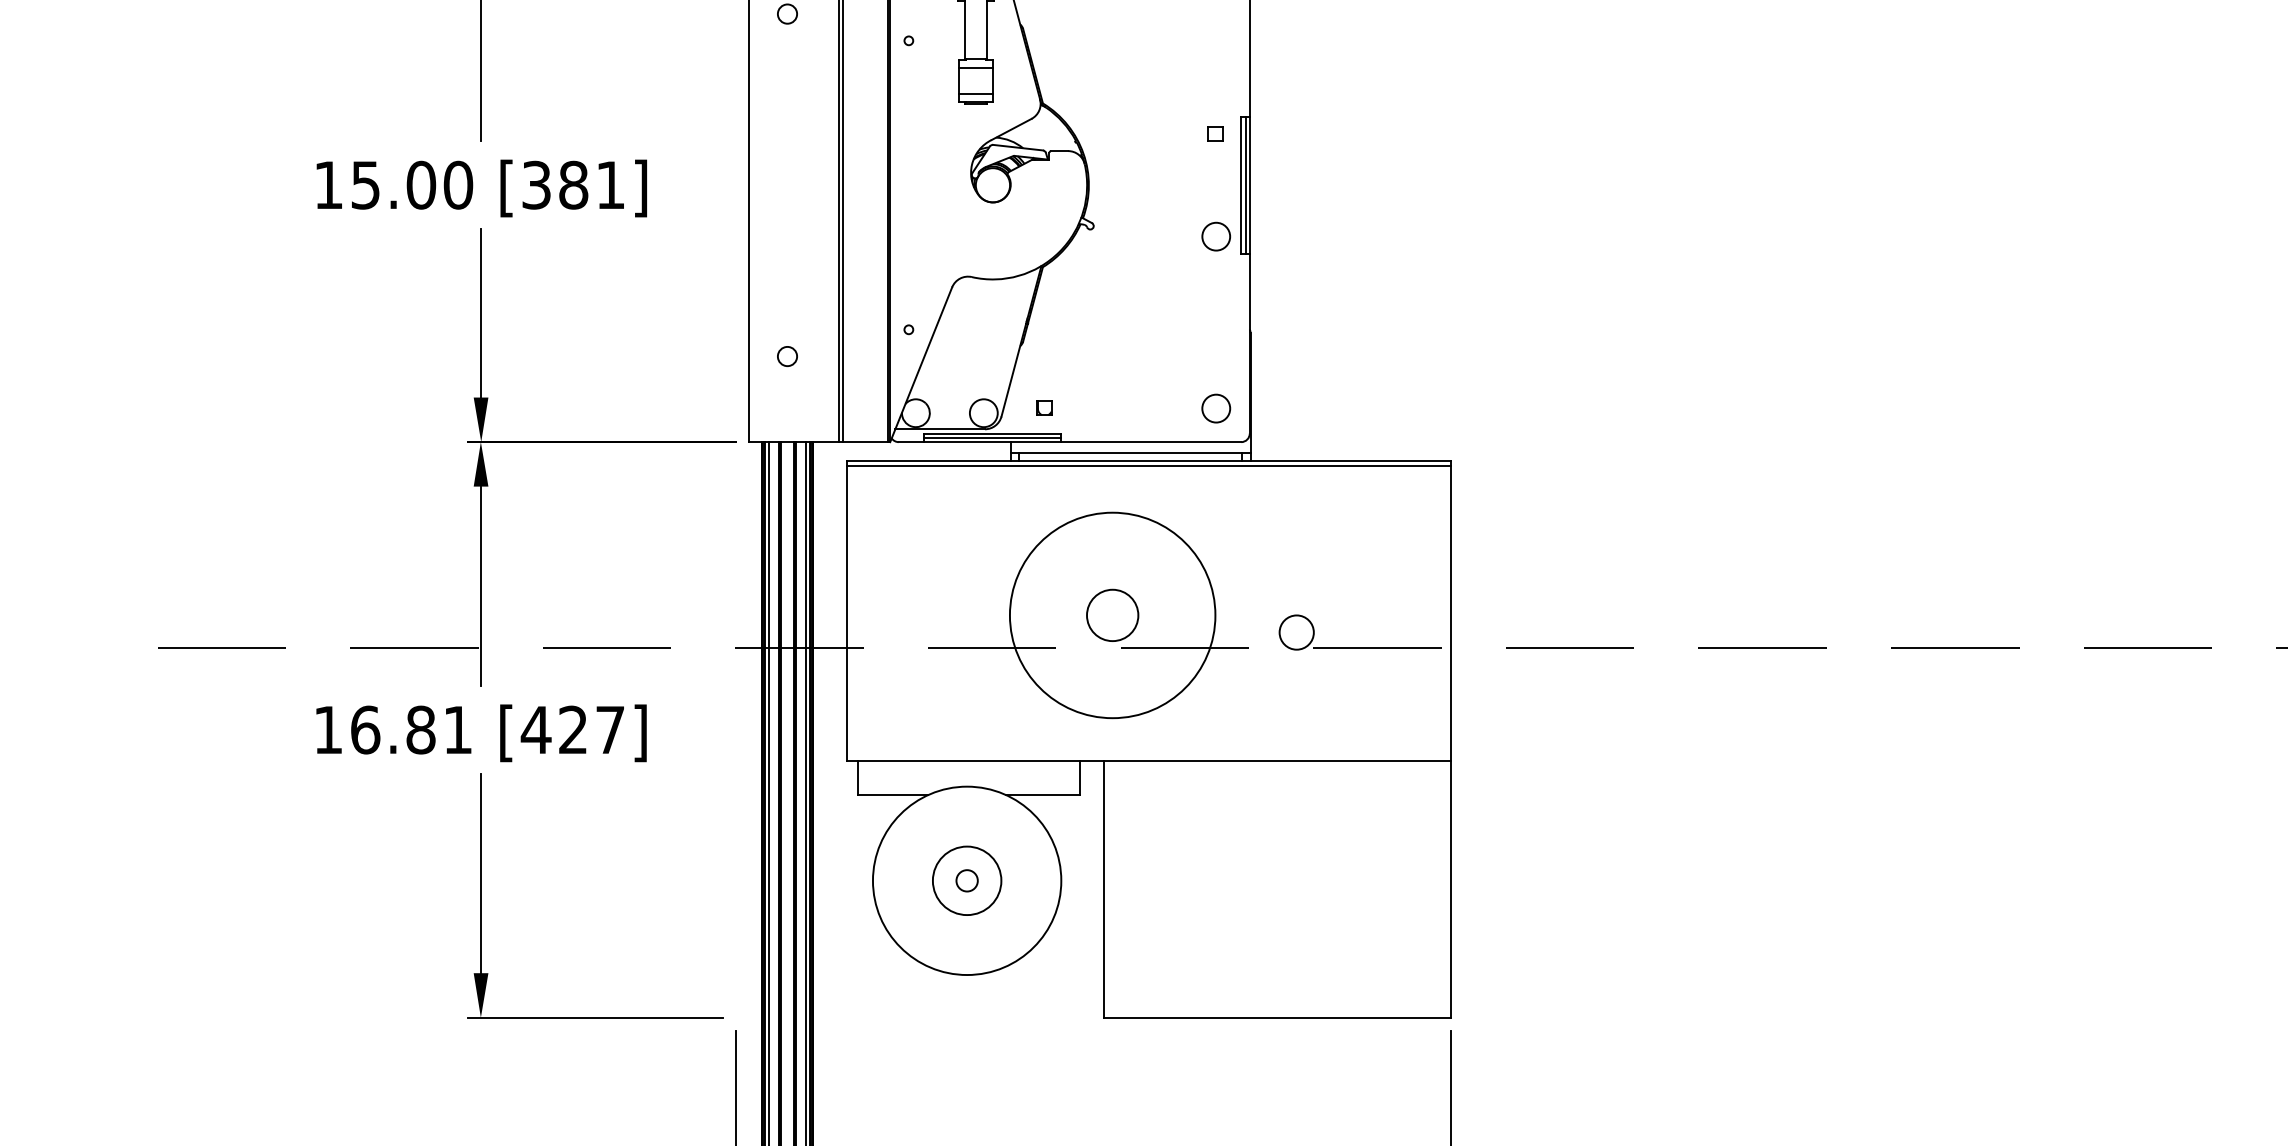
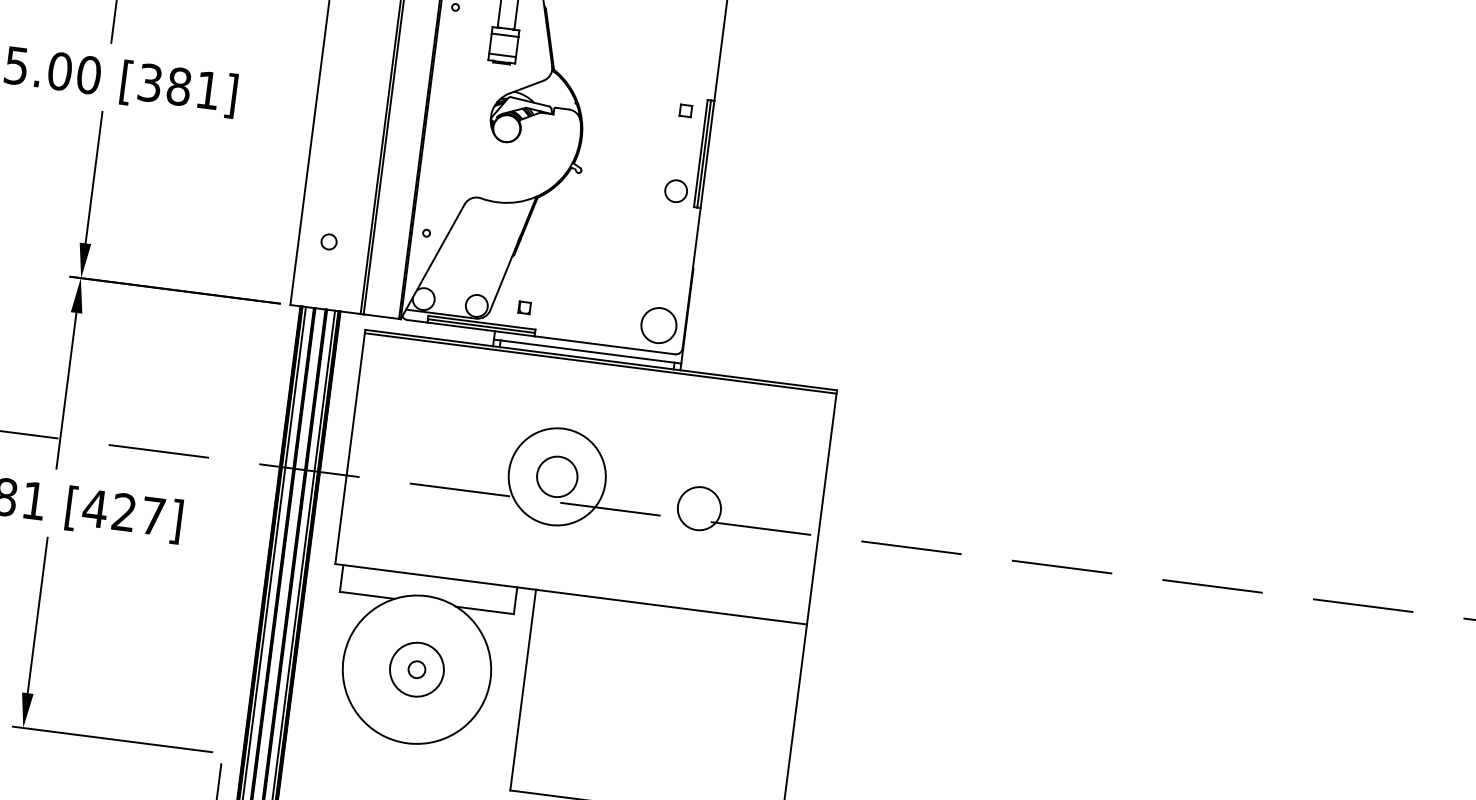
circle: (1216, 408) -> (659, 325), size x1.6
circle: (1112, 615) -> (557, 476), size x0.6
circle: (1296, 632) -> (699, 508), size x1.6

